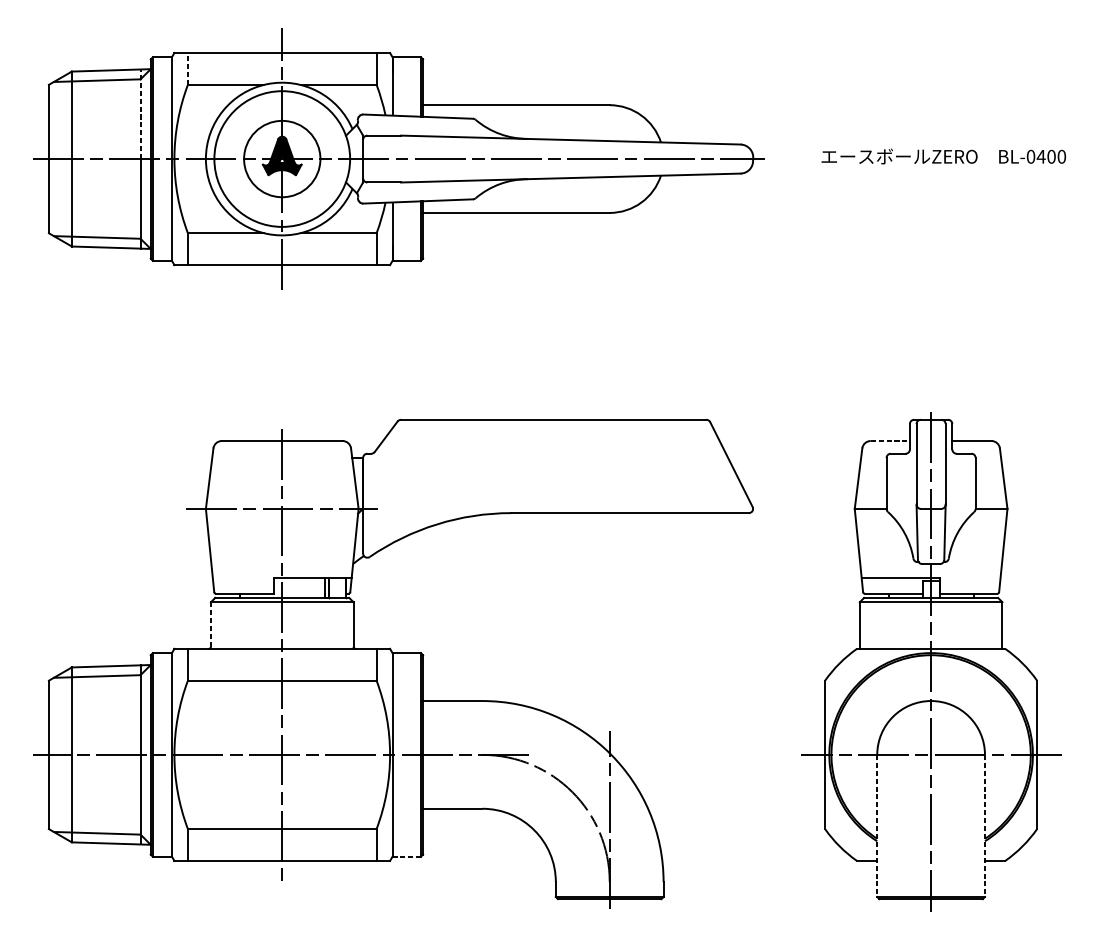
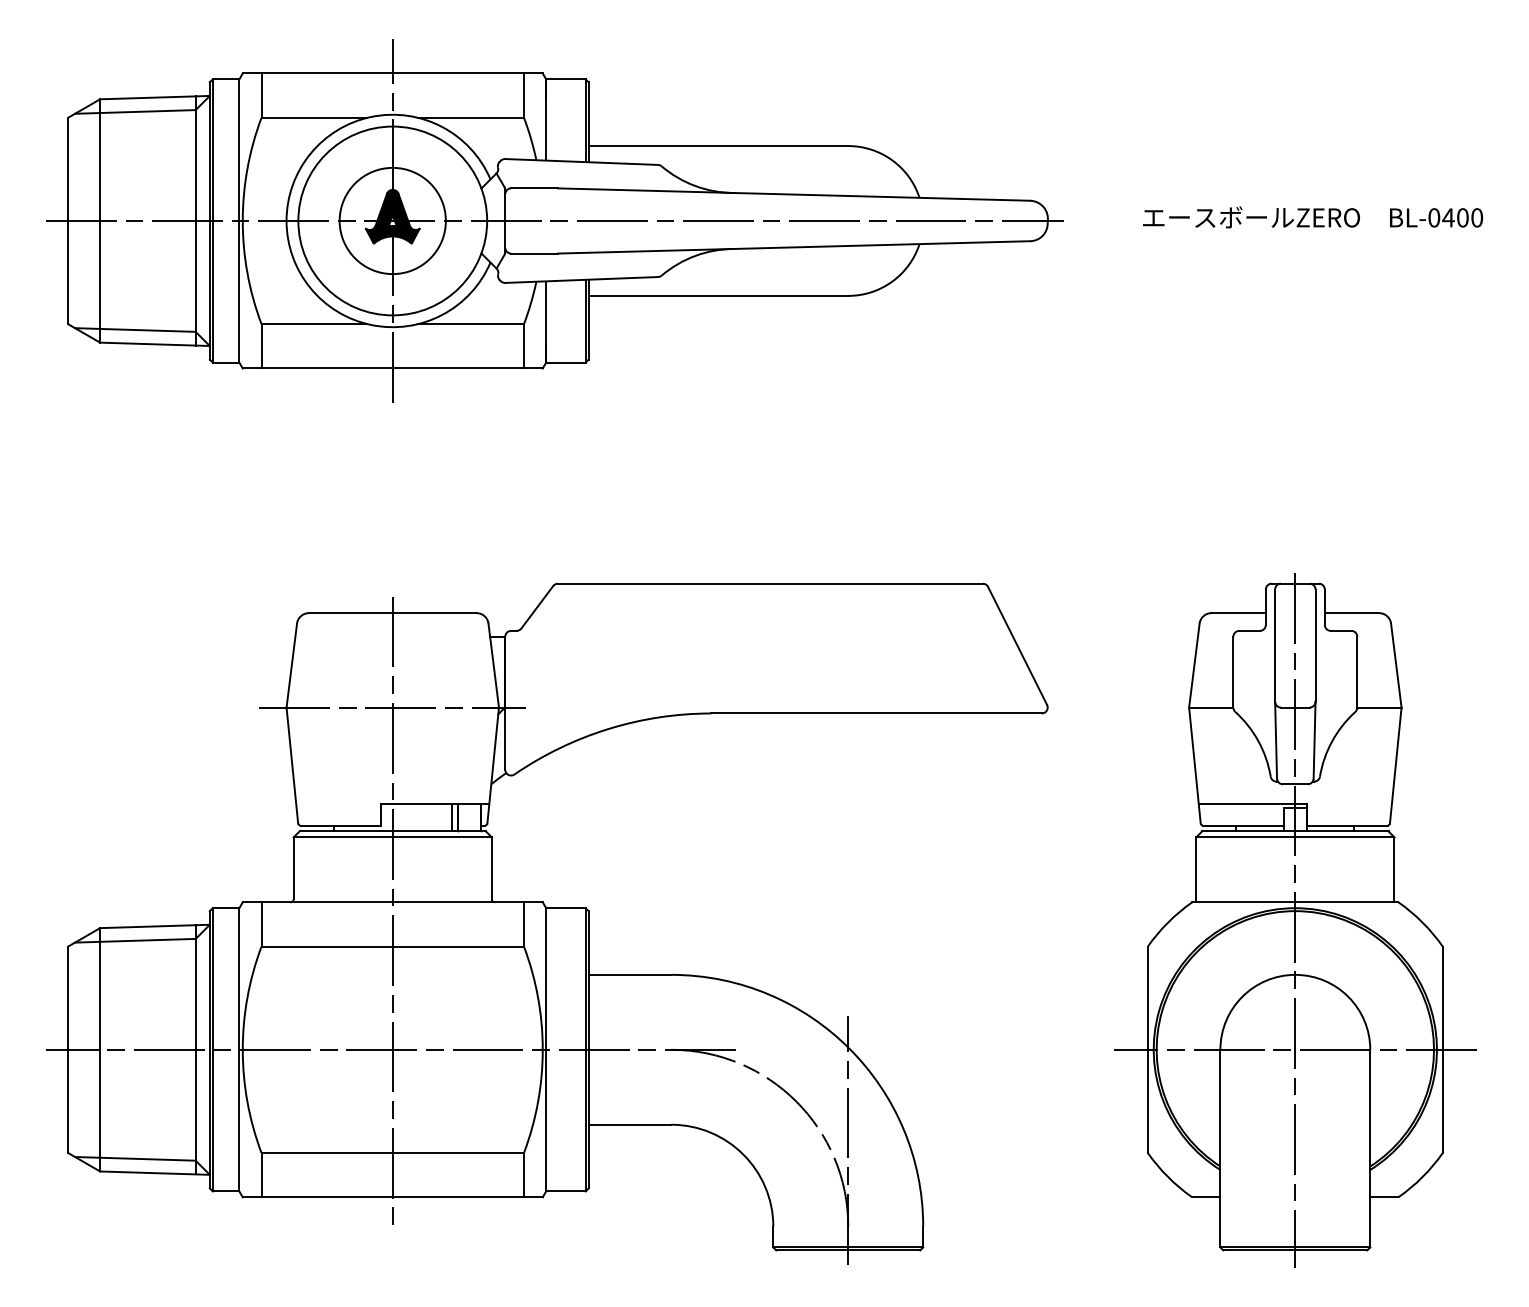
line: (187, 68) -> (261, 95), dashed -> solid
line: (140, 114) -> (195, 158), dashed -> solid
line: (890, 441) -> (1239, 613), dashed -> solid
line: (210, 624) -> (293, 868), dashed -> solid
line: (877, 825) -> (1220, 1148), dashed -> solid
line: (985, 825) -> (1370, 1148), dashed -> solid
line: (406, 856) -> (565, 1191), dashed -> solid

